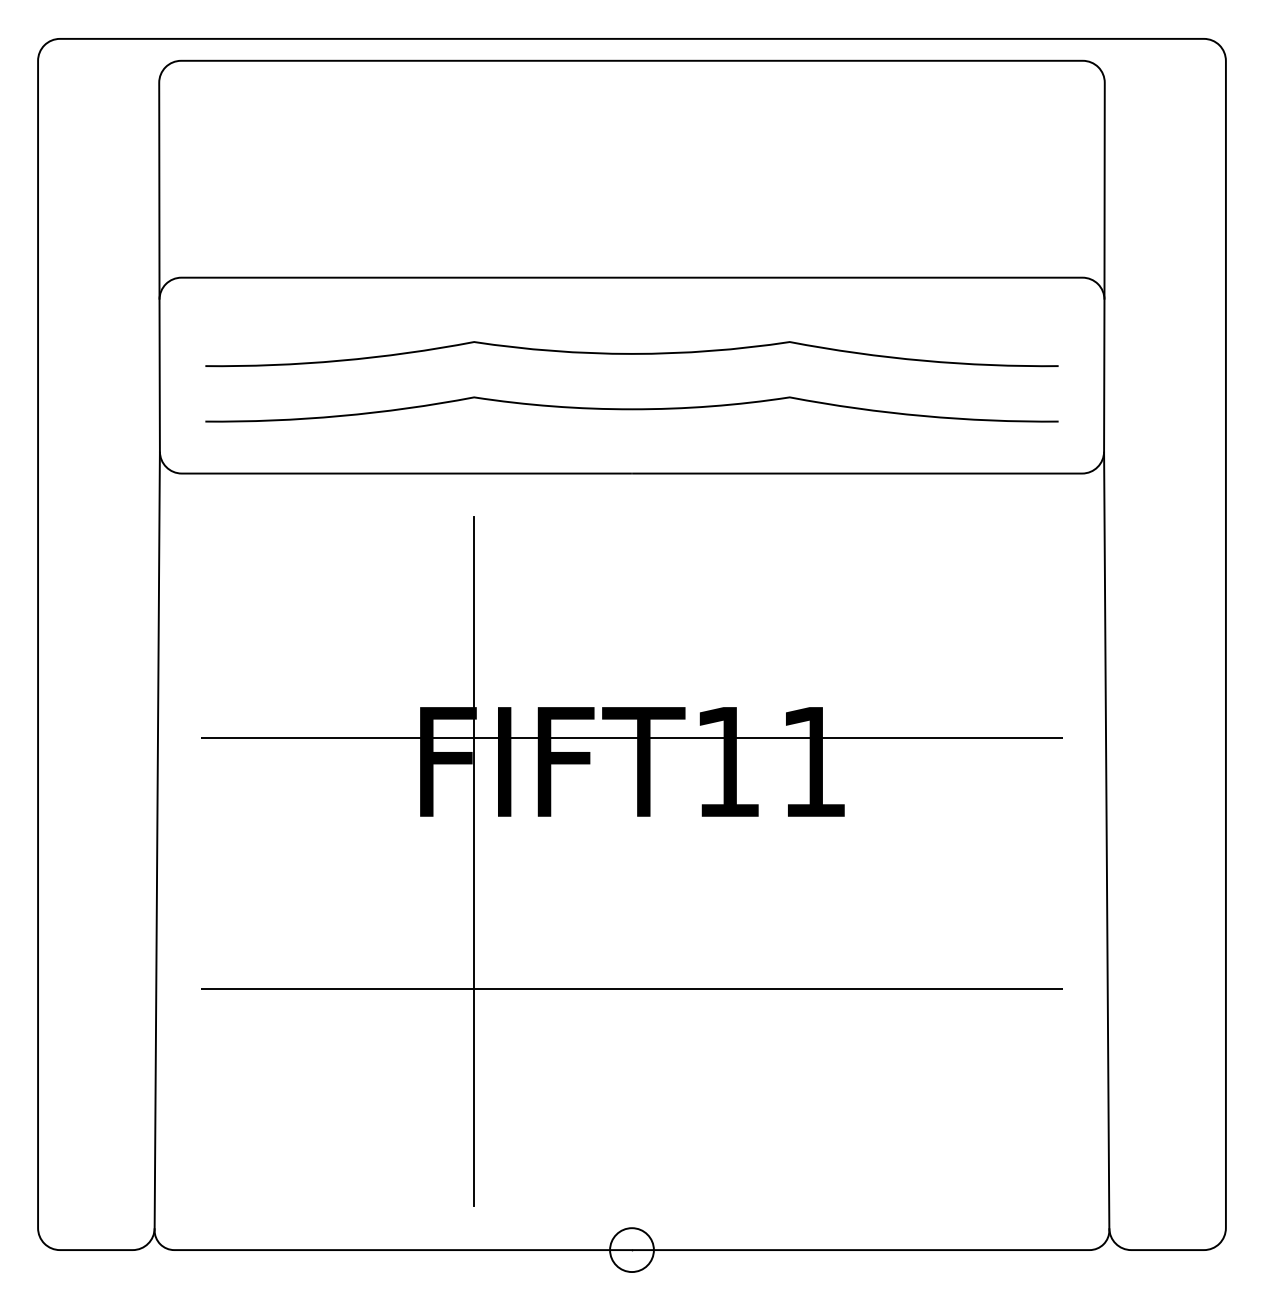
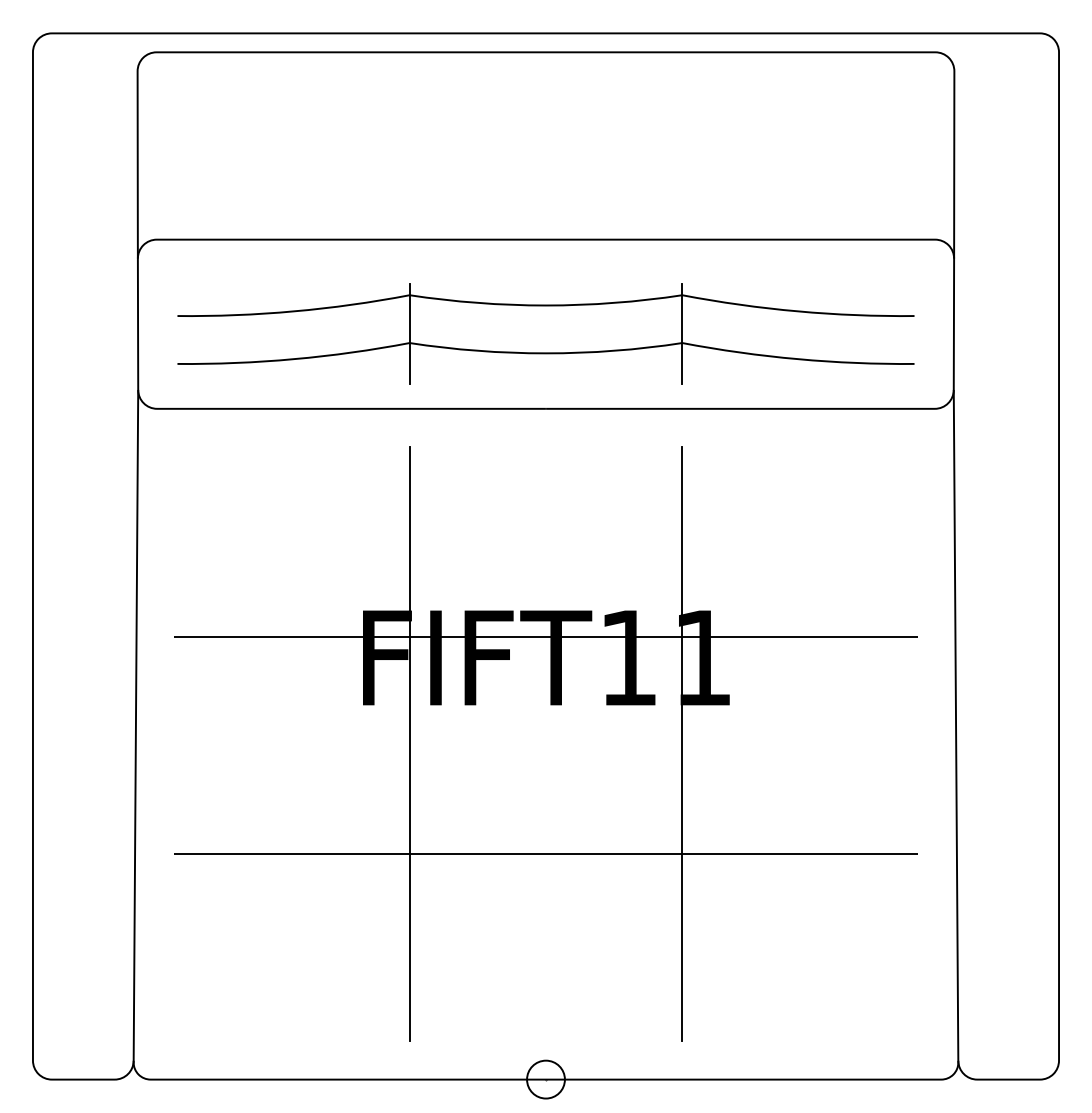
line: (473, 386) -> (409, 333), added
line: (790, 386) -> (682, 333), added
line: (790, 860) -> (682, 743), added

